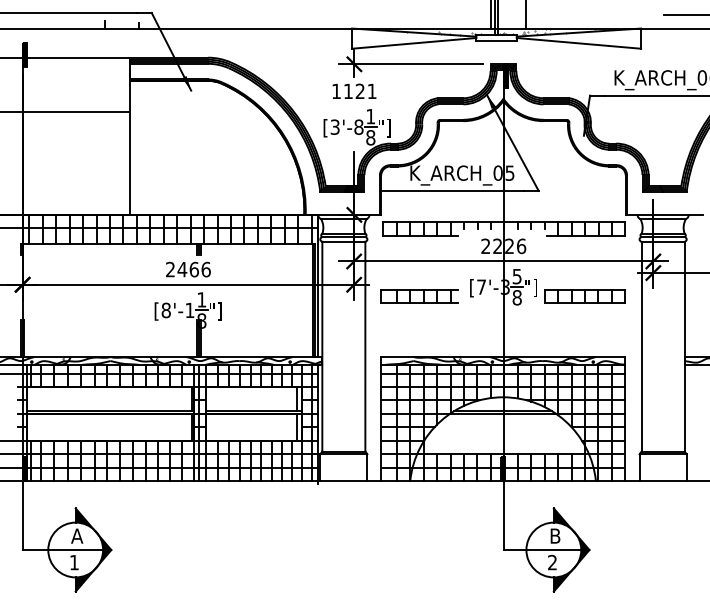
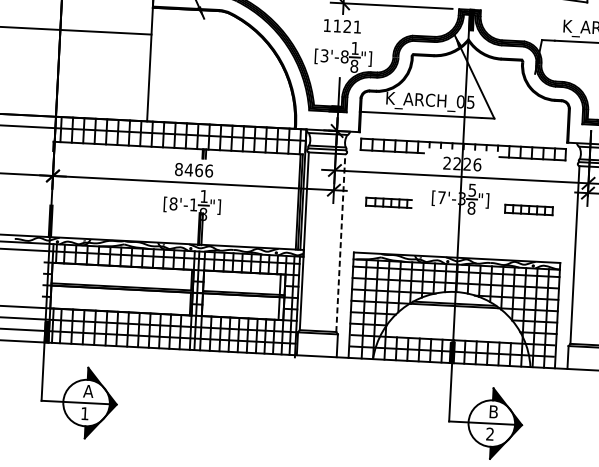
text: (170, 269) -> (178, 169), 2466 -> 8466
part: (419, 296) -> (388, 202), size x0.7
part: (584, 296) -> (528, 210), size x0.7
line: (365, 346) -> (340, 243), solid -> dashed

